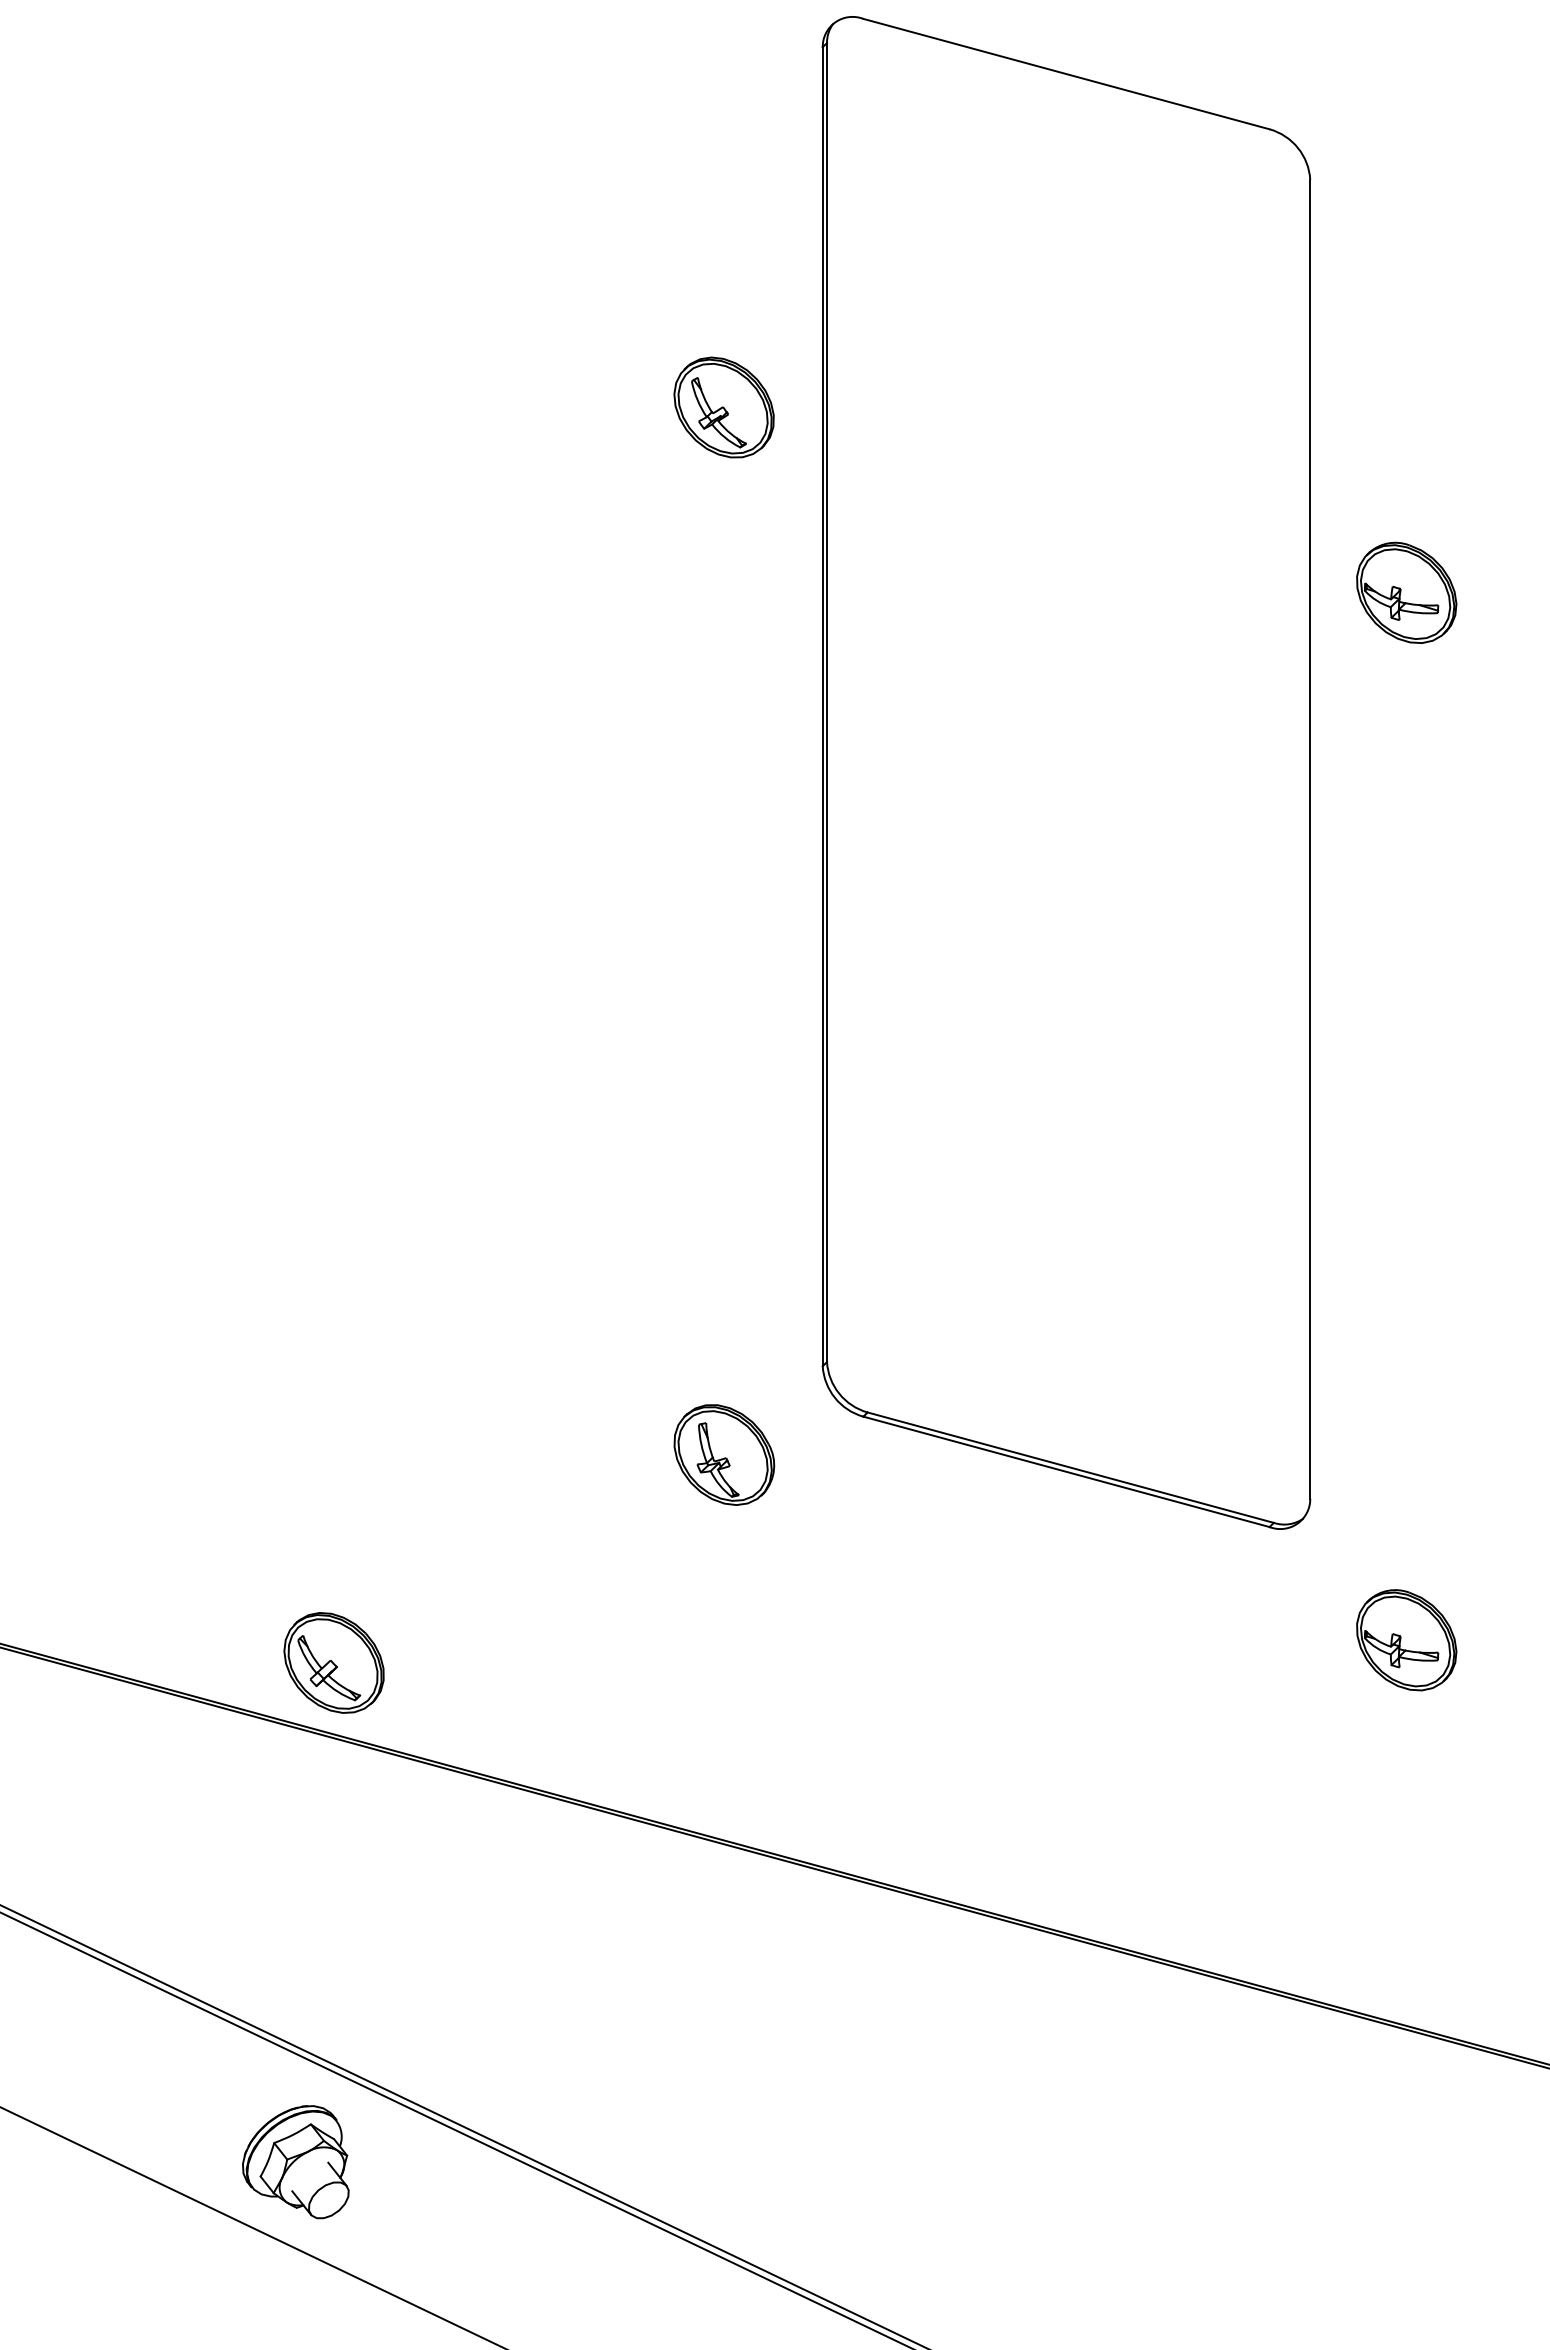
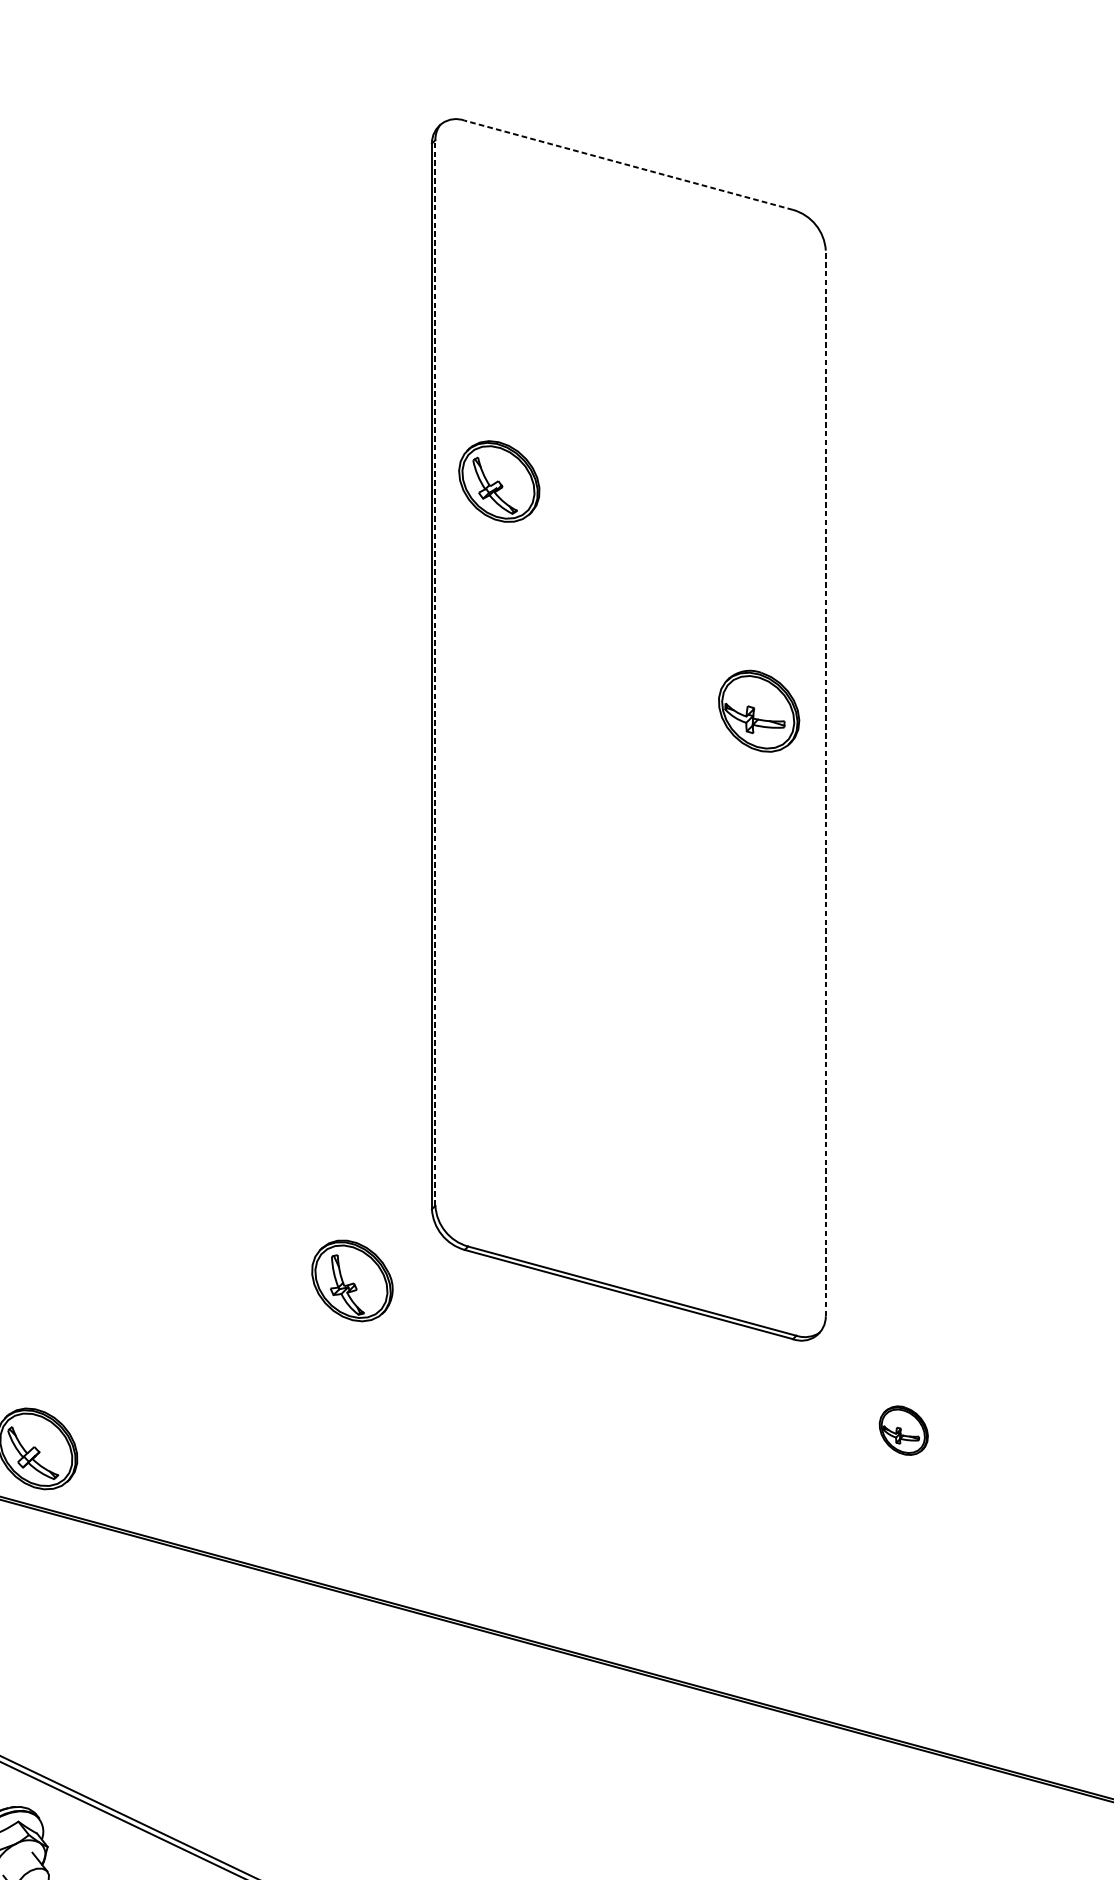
line: (1066, 73) -> (628, 164), solid -> dashed
part: (723, 407) -> (498, 481), moved
part: (1406, 592) -> (758, 710), moved
line: (827, 702) -> (435, 672), solid -> dashed
line: (1310, 839) -> (826, 783), solid -> dashed
part: (1406, 1640) -> (903, 1430), size x0.6

